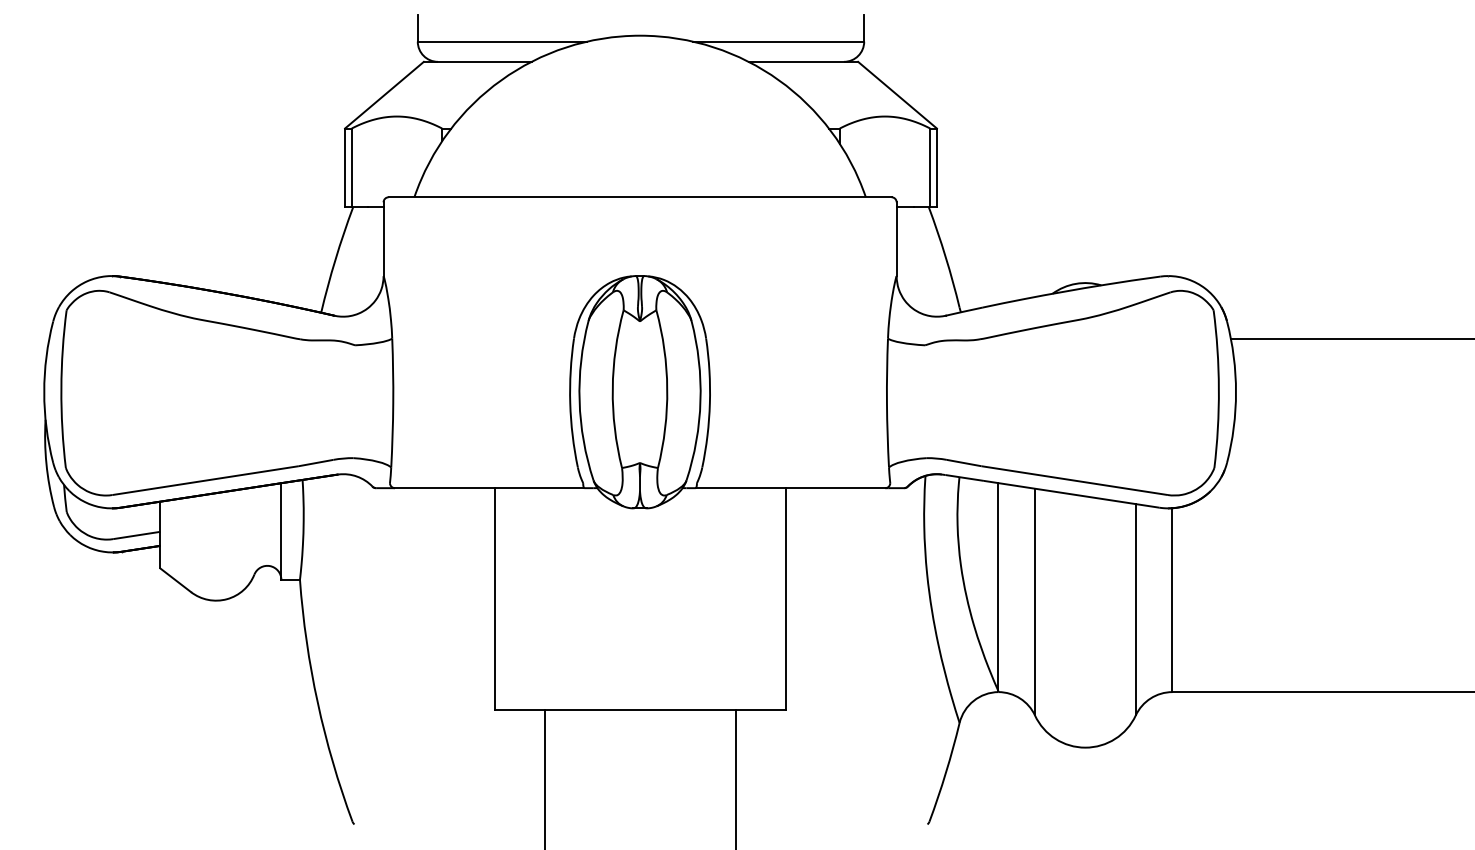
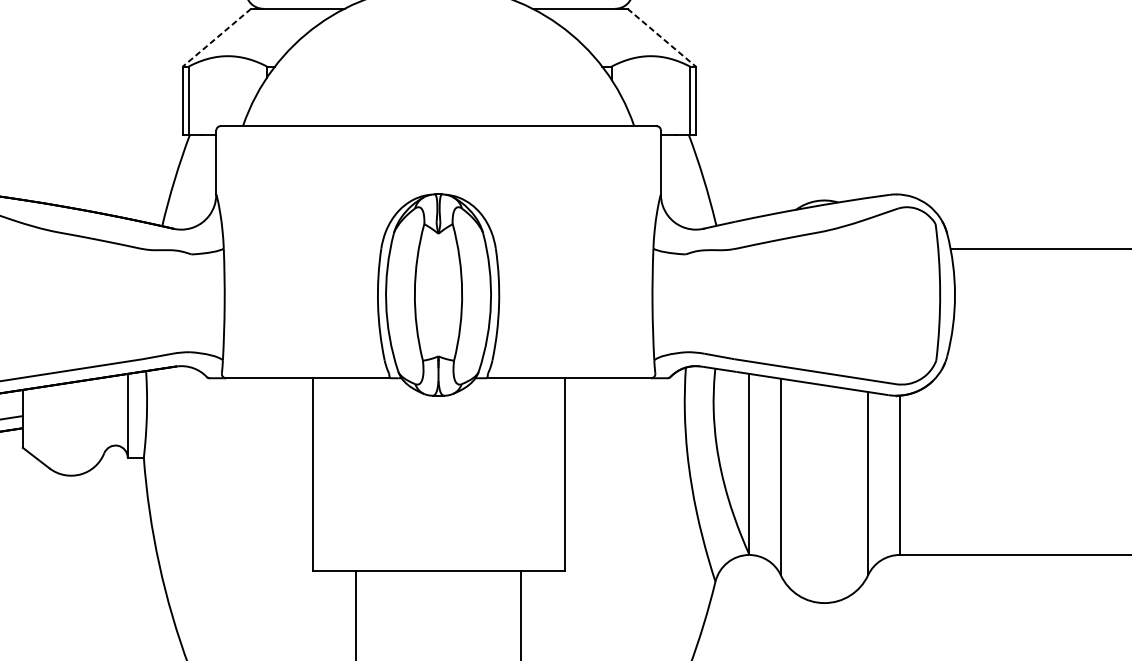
line: (384, 95) -> (217, 37), solid -> dashed
line: (897, 95) -> (661, 37), solid -> dashed

